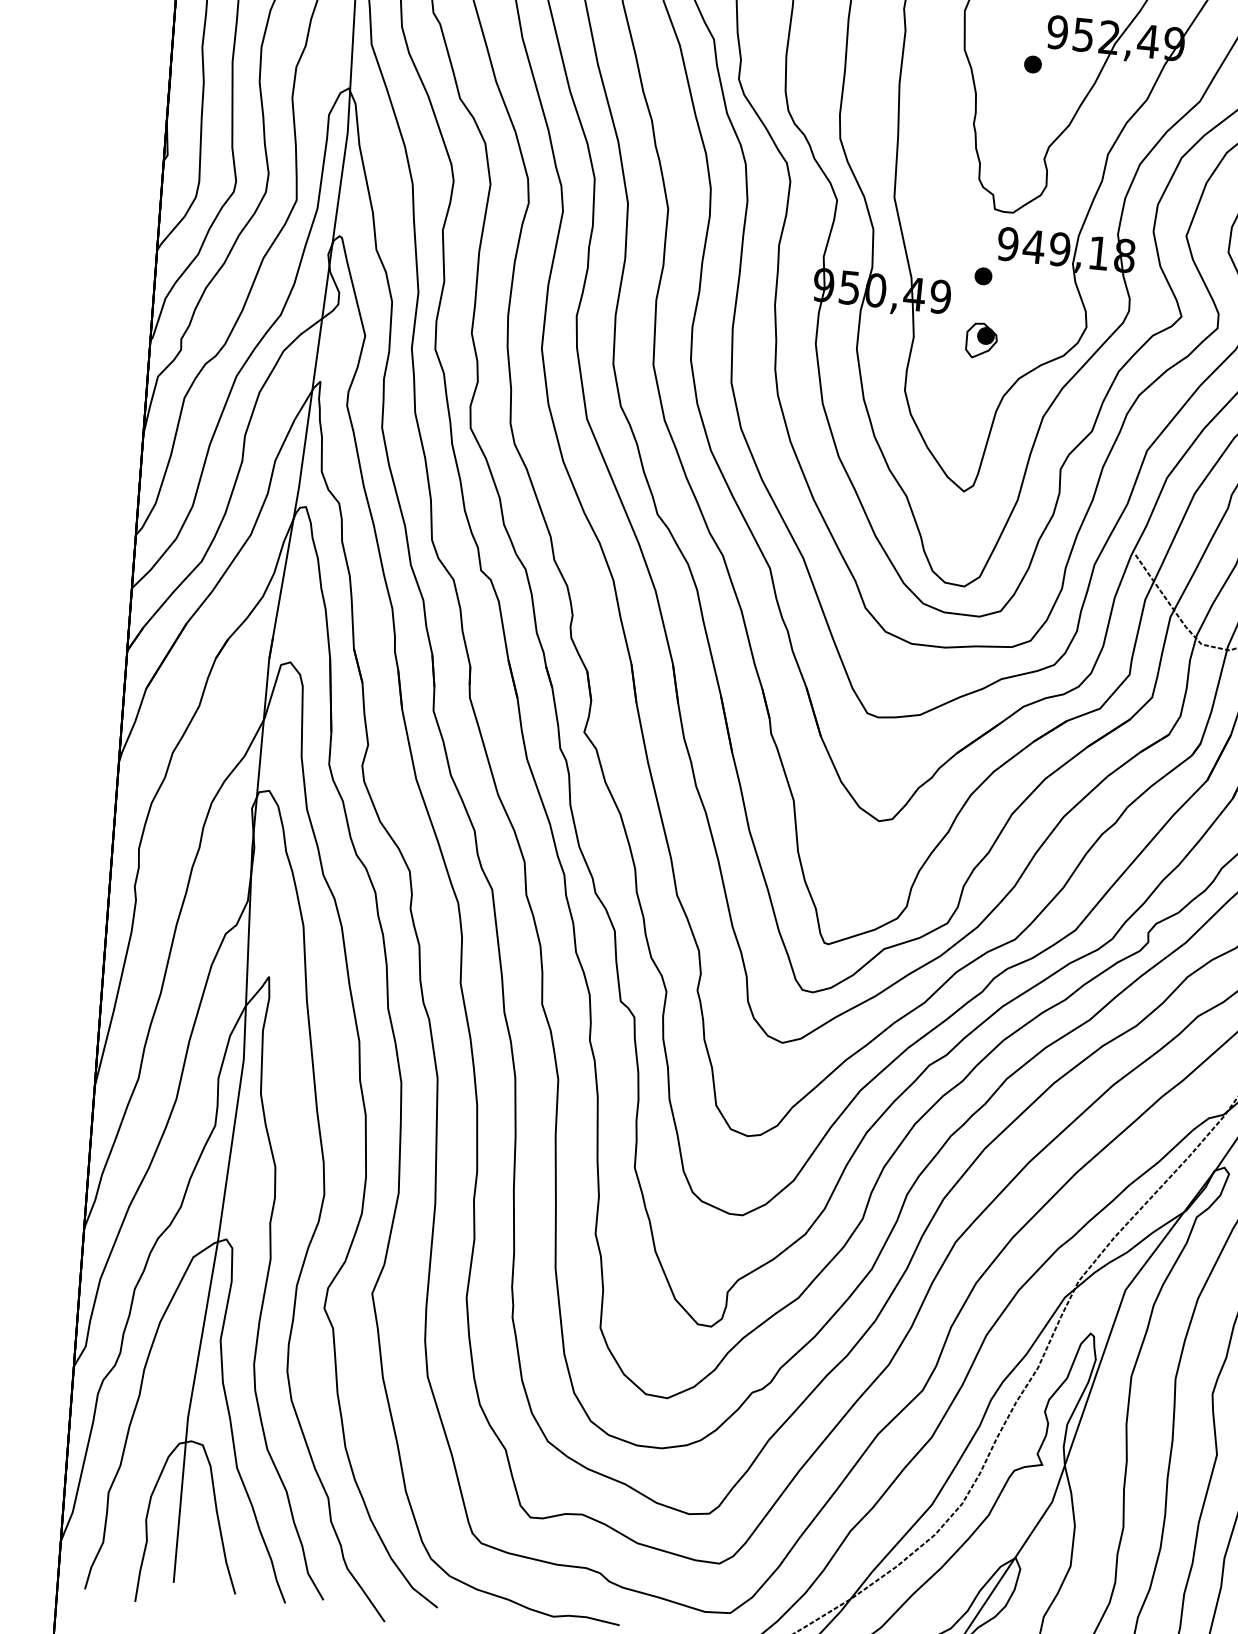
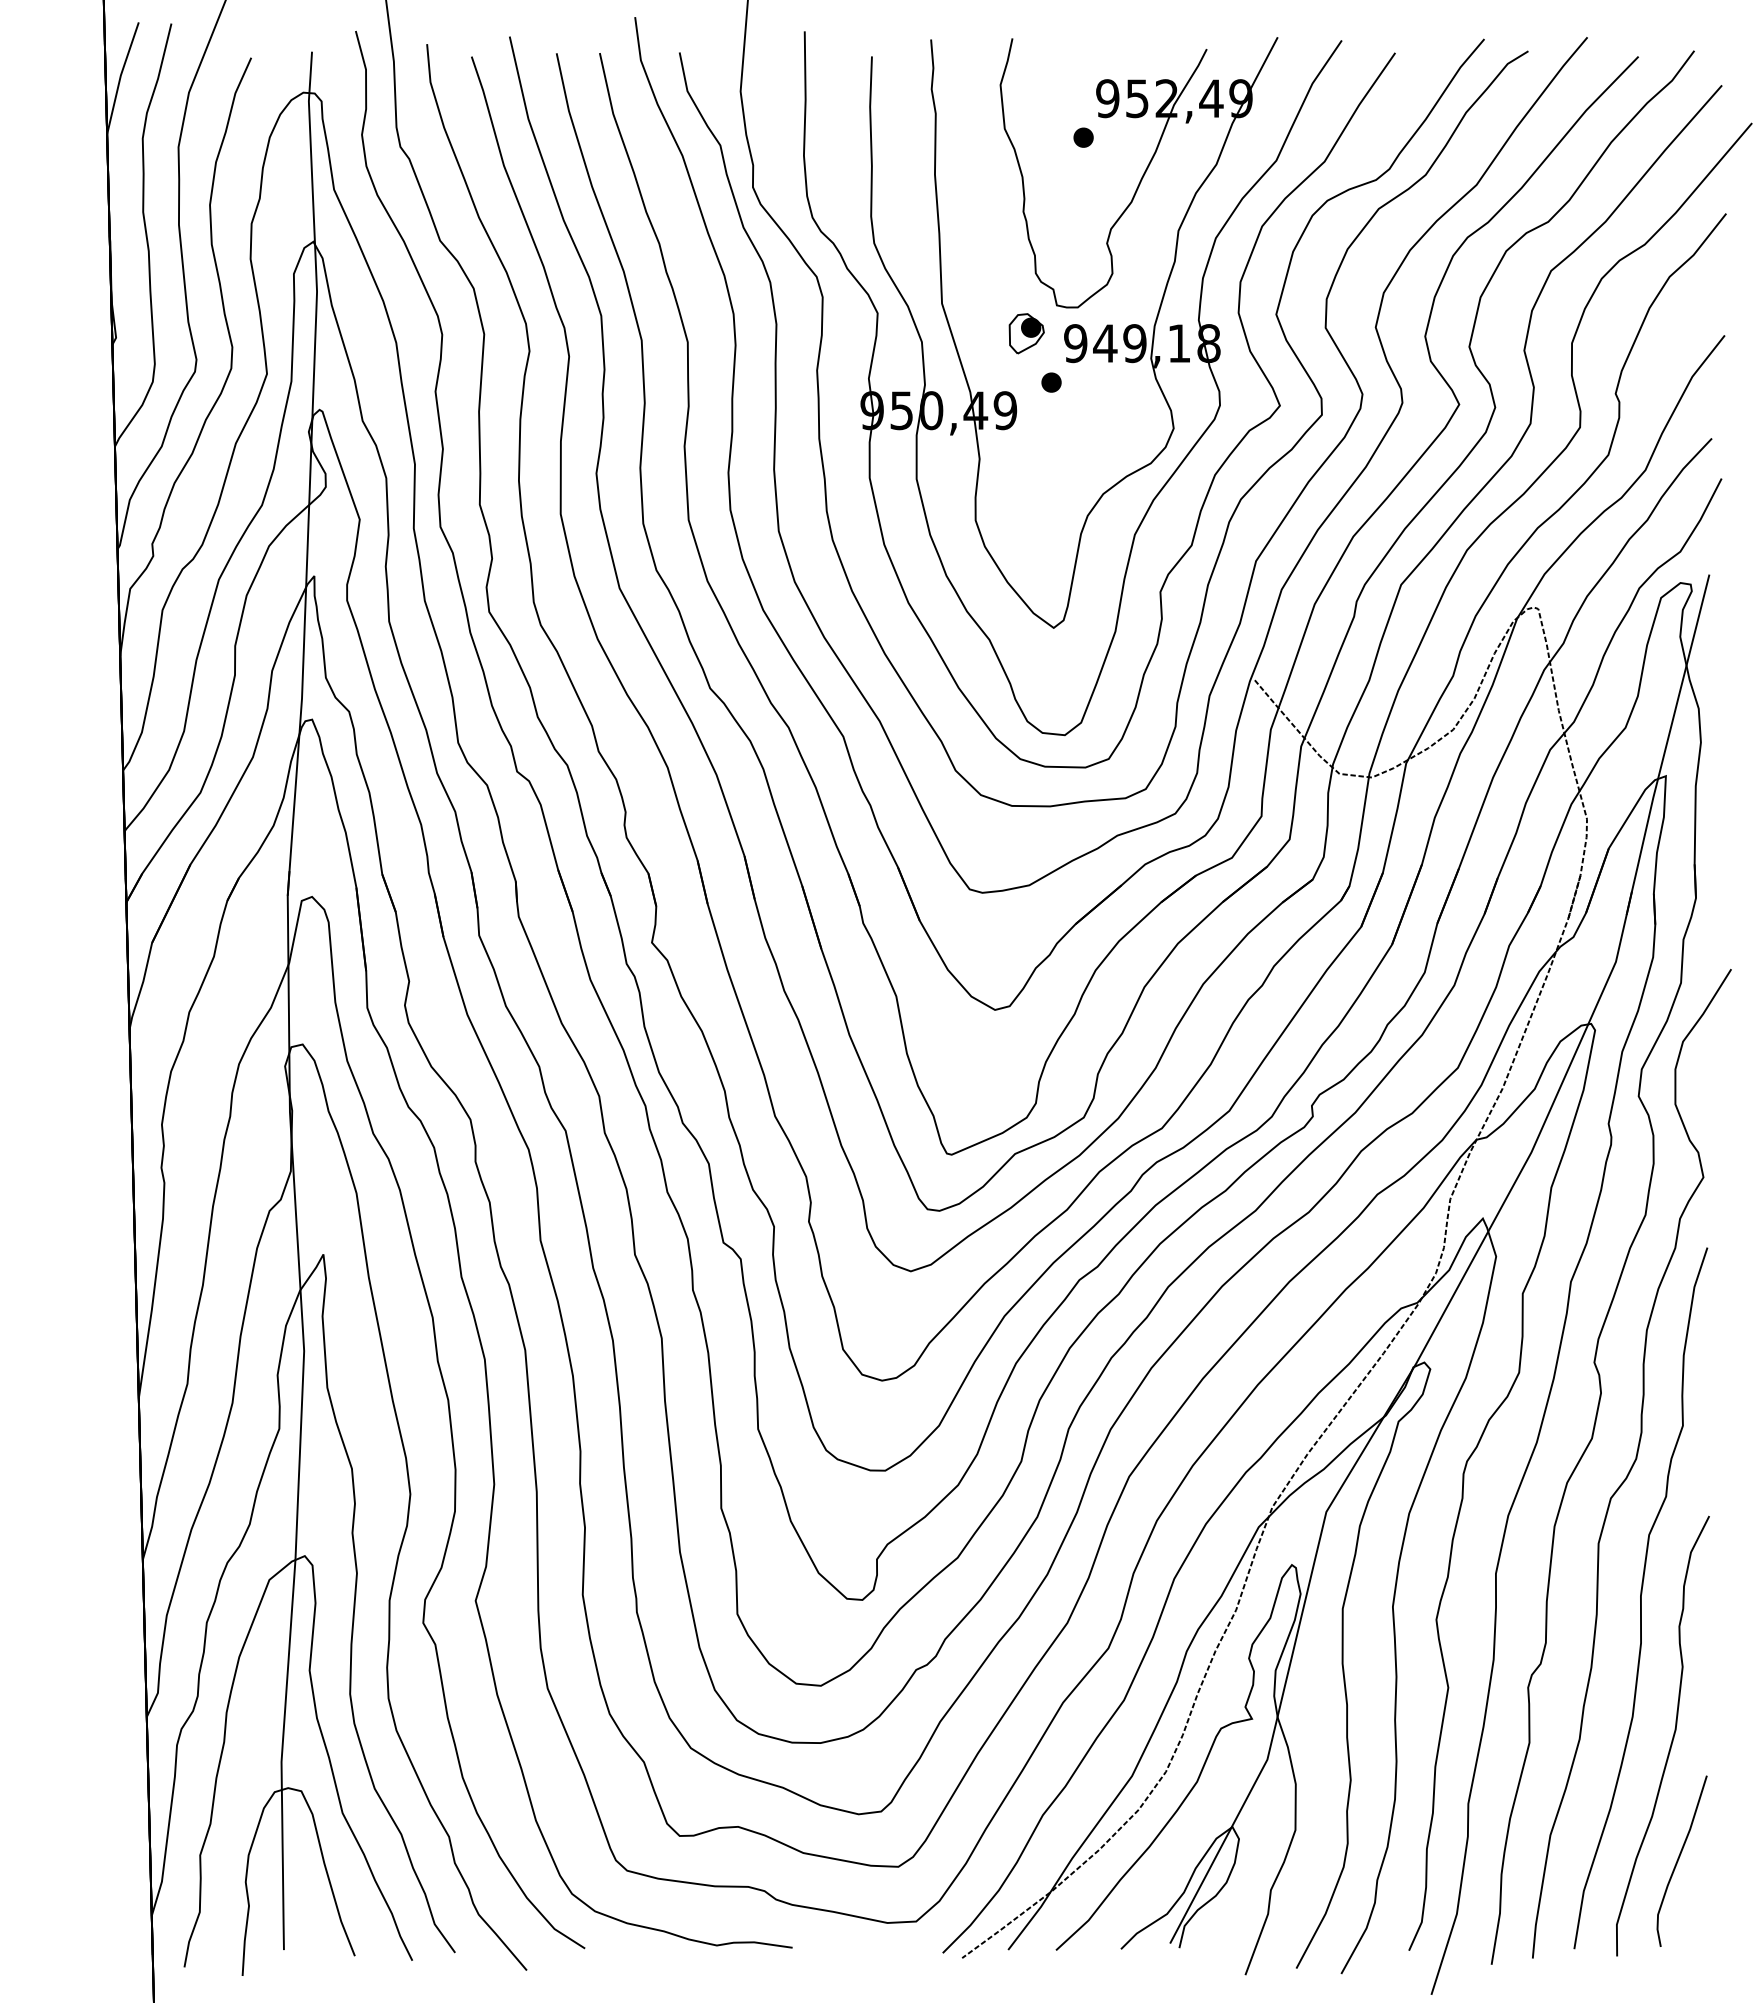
part: (981, 340) -> (1026, 333), moved

